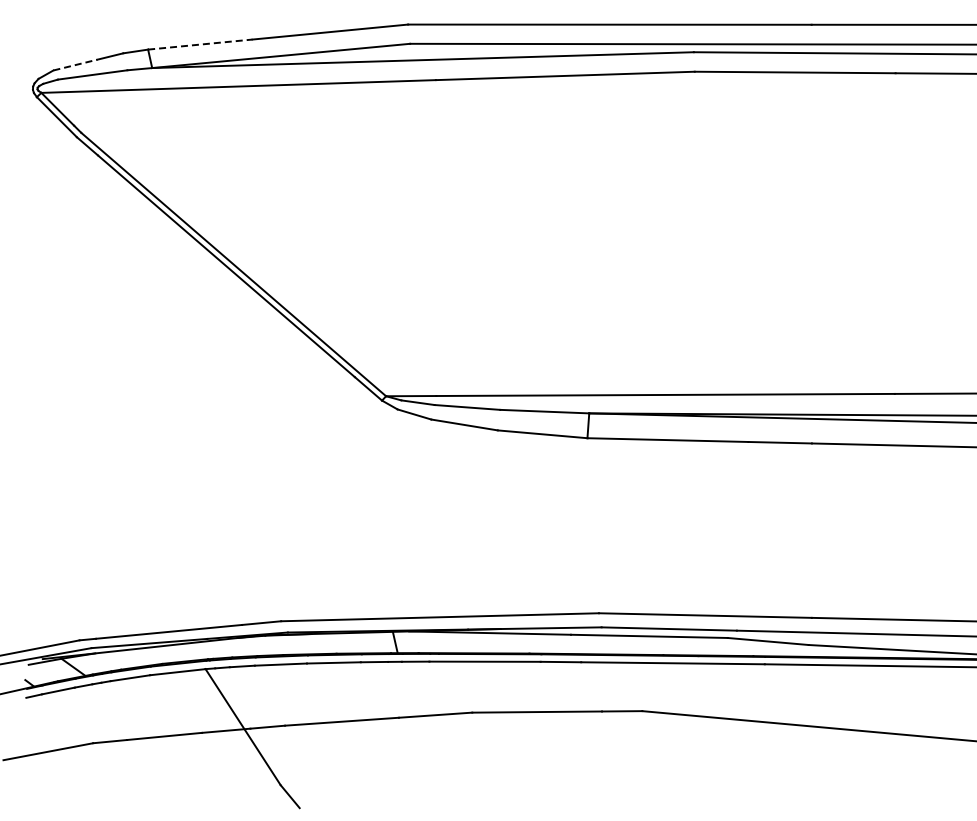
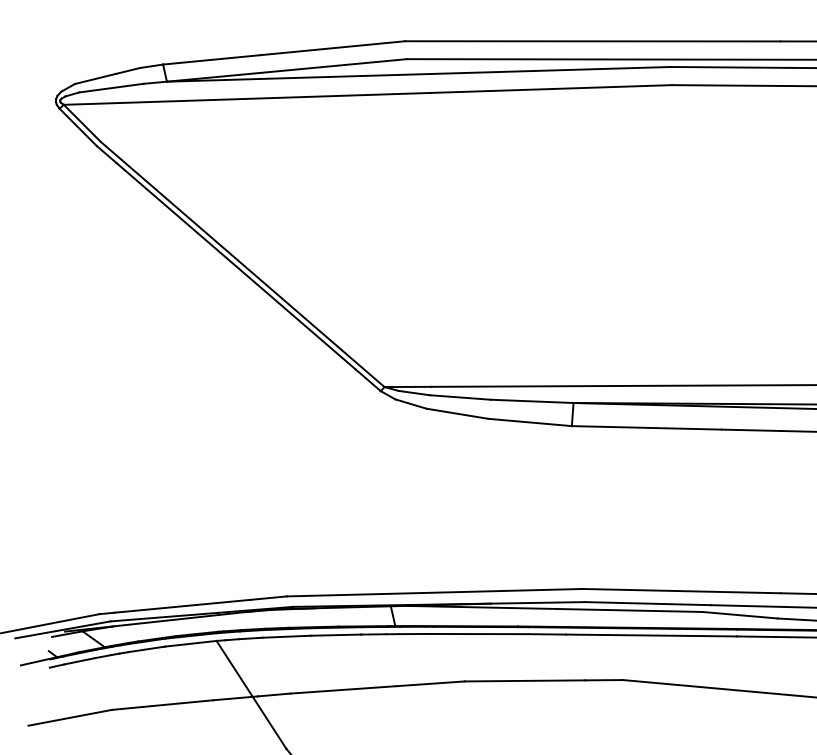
line: (200, 44) -> (211, 59), dashed -> solid
line: (75, 65) -> (95, 79), dashed -> solid

